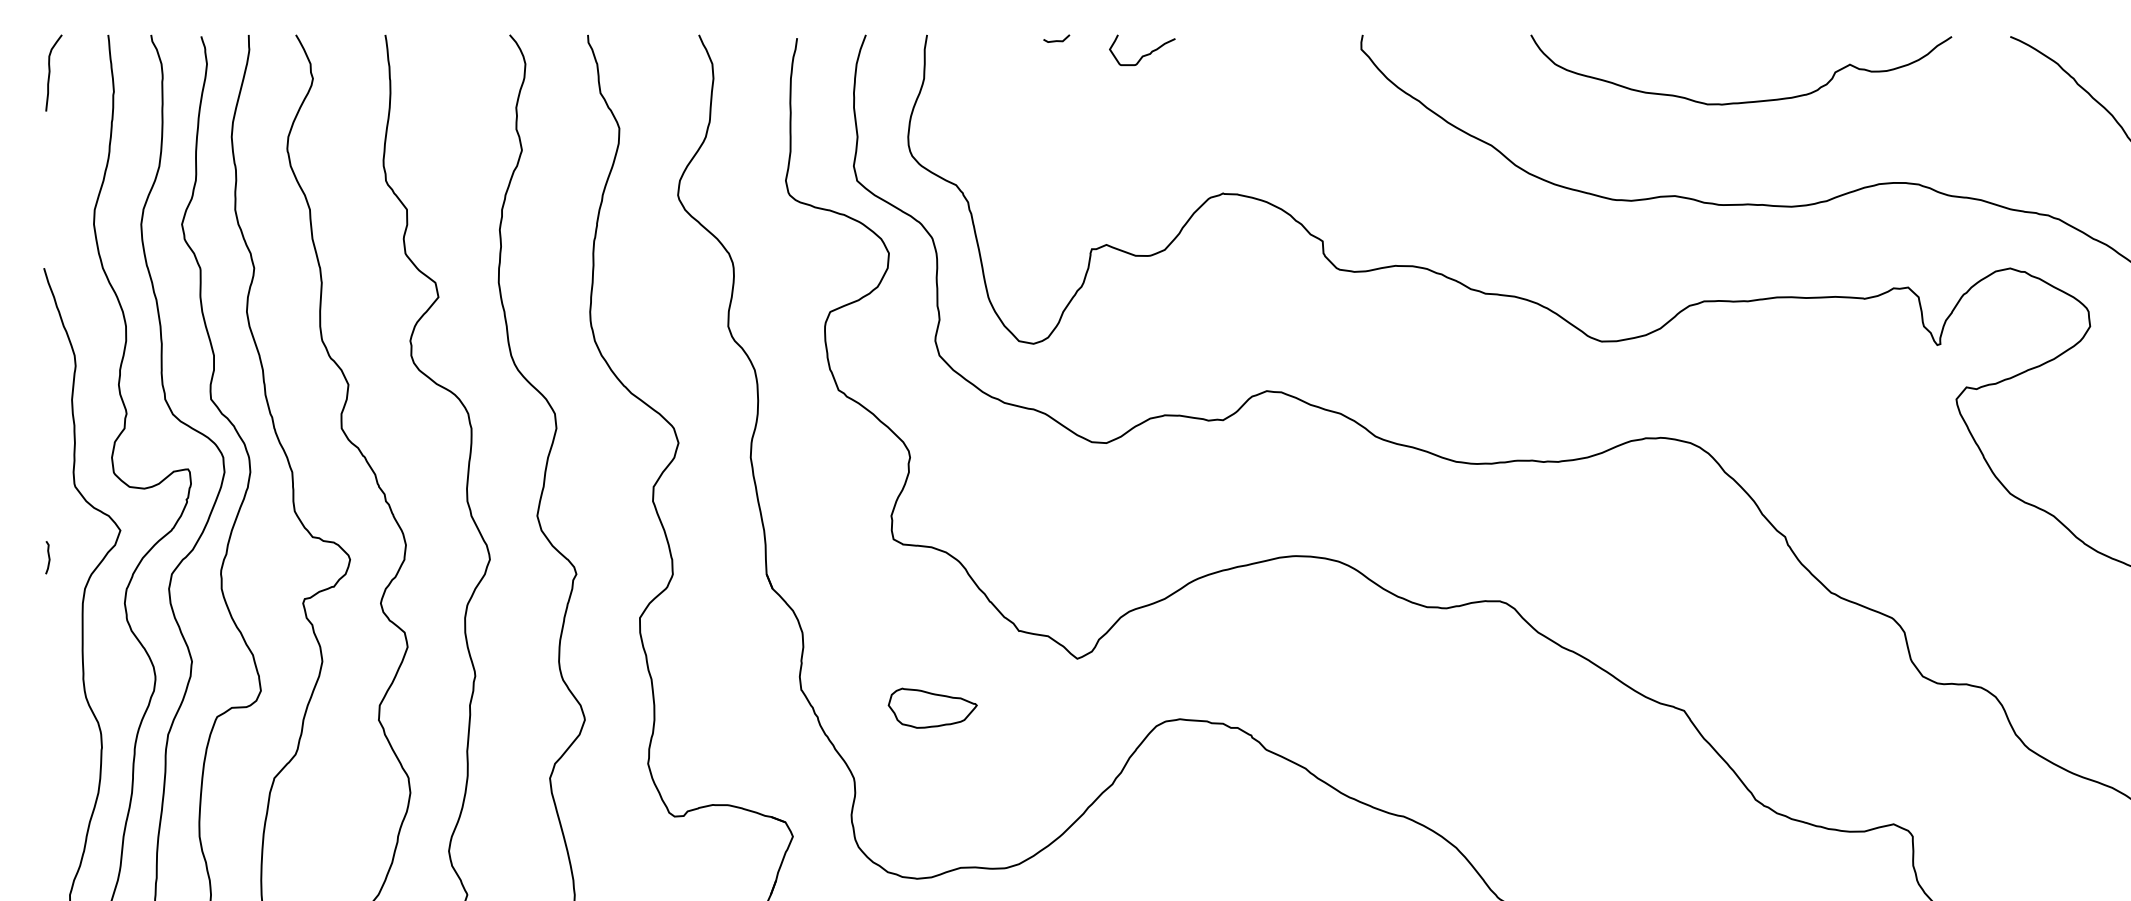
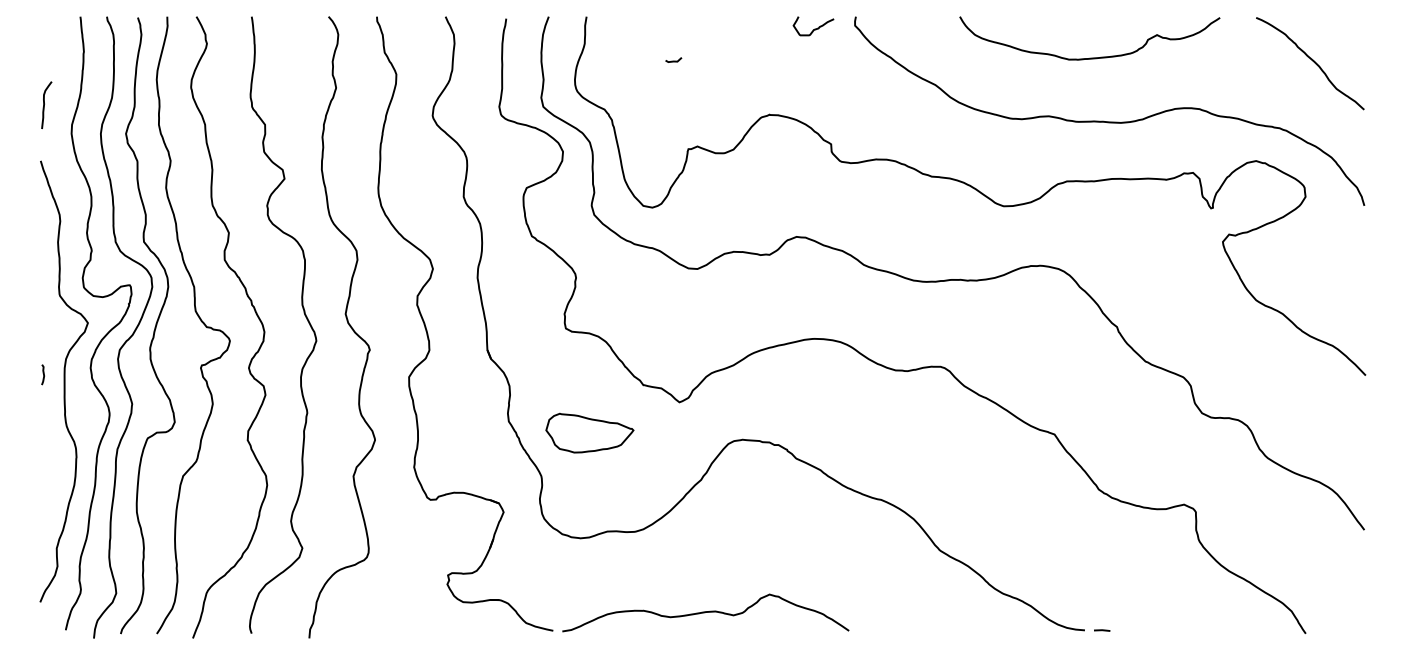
line: (1056, 39) -> (673, 60), moved
curve: (1143, 54) -> (814, 28), moved
curve: (50, 71) -> (44, 104), moved
line: (46, 555) -> (42, 373), moved
part: (933, 707) -> (590, 432), size x1.6

